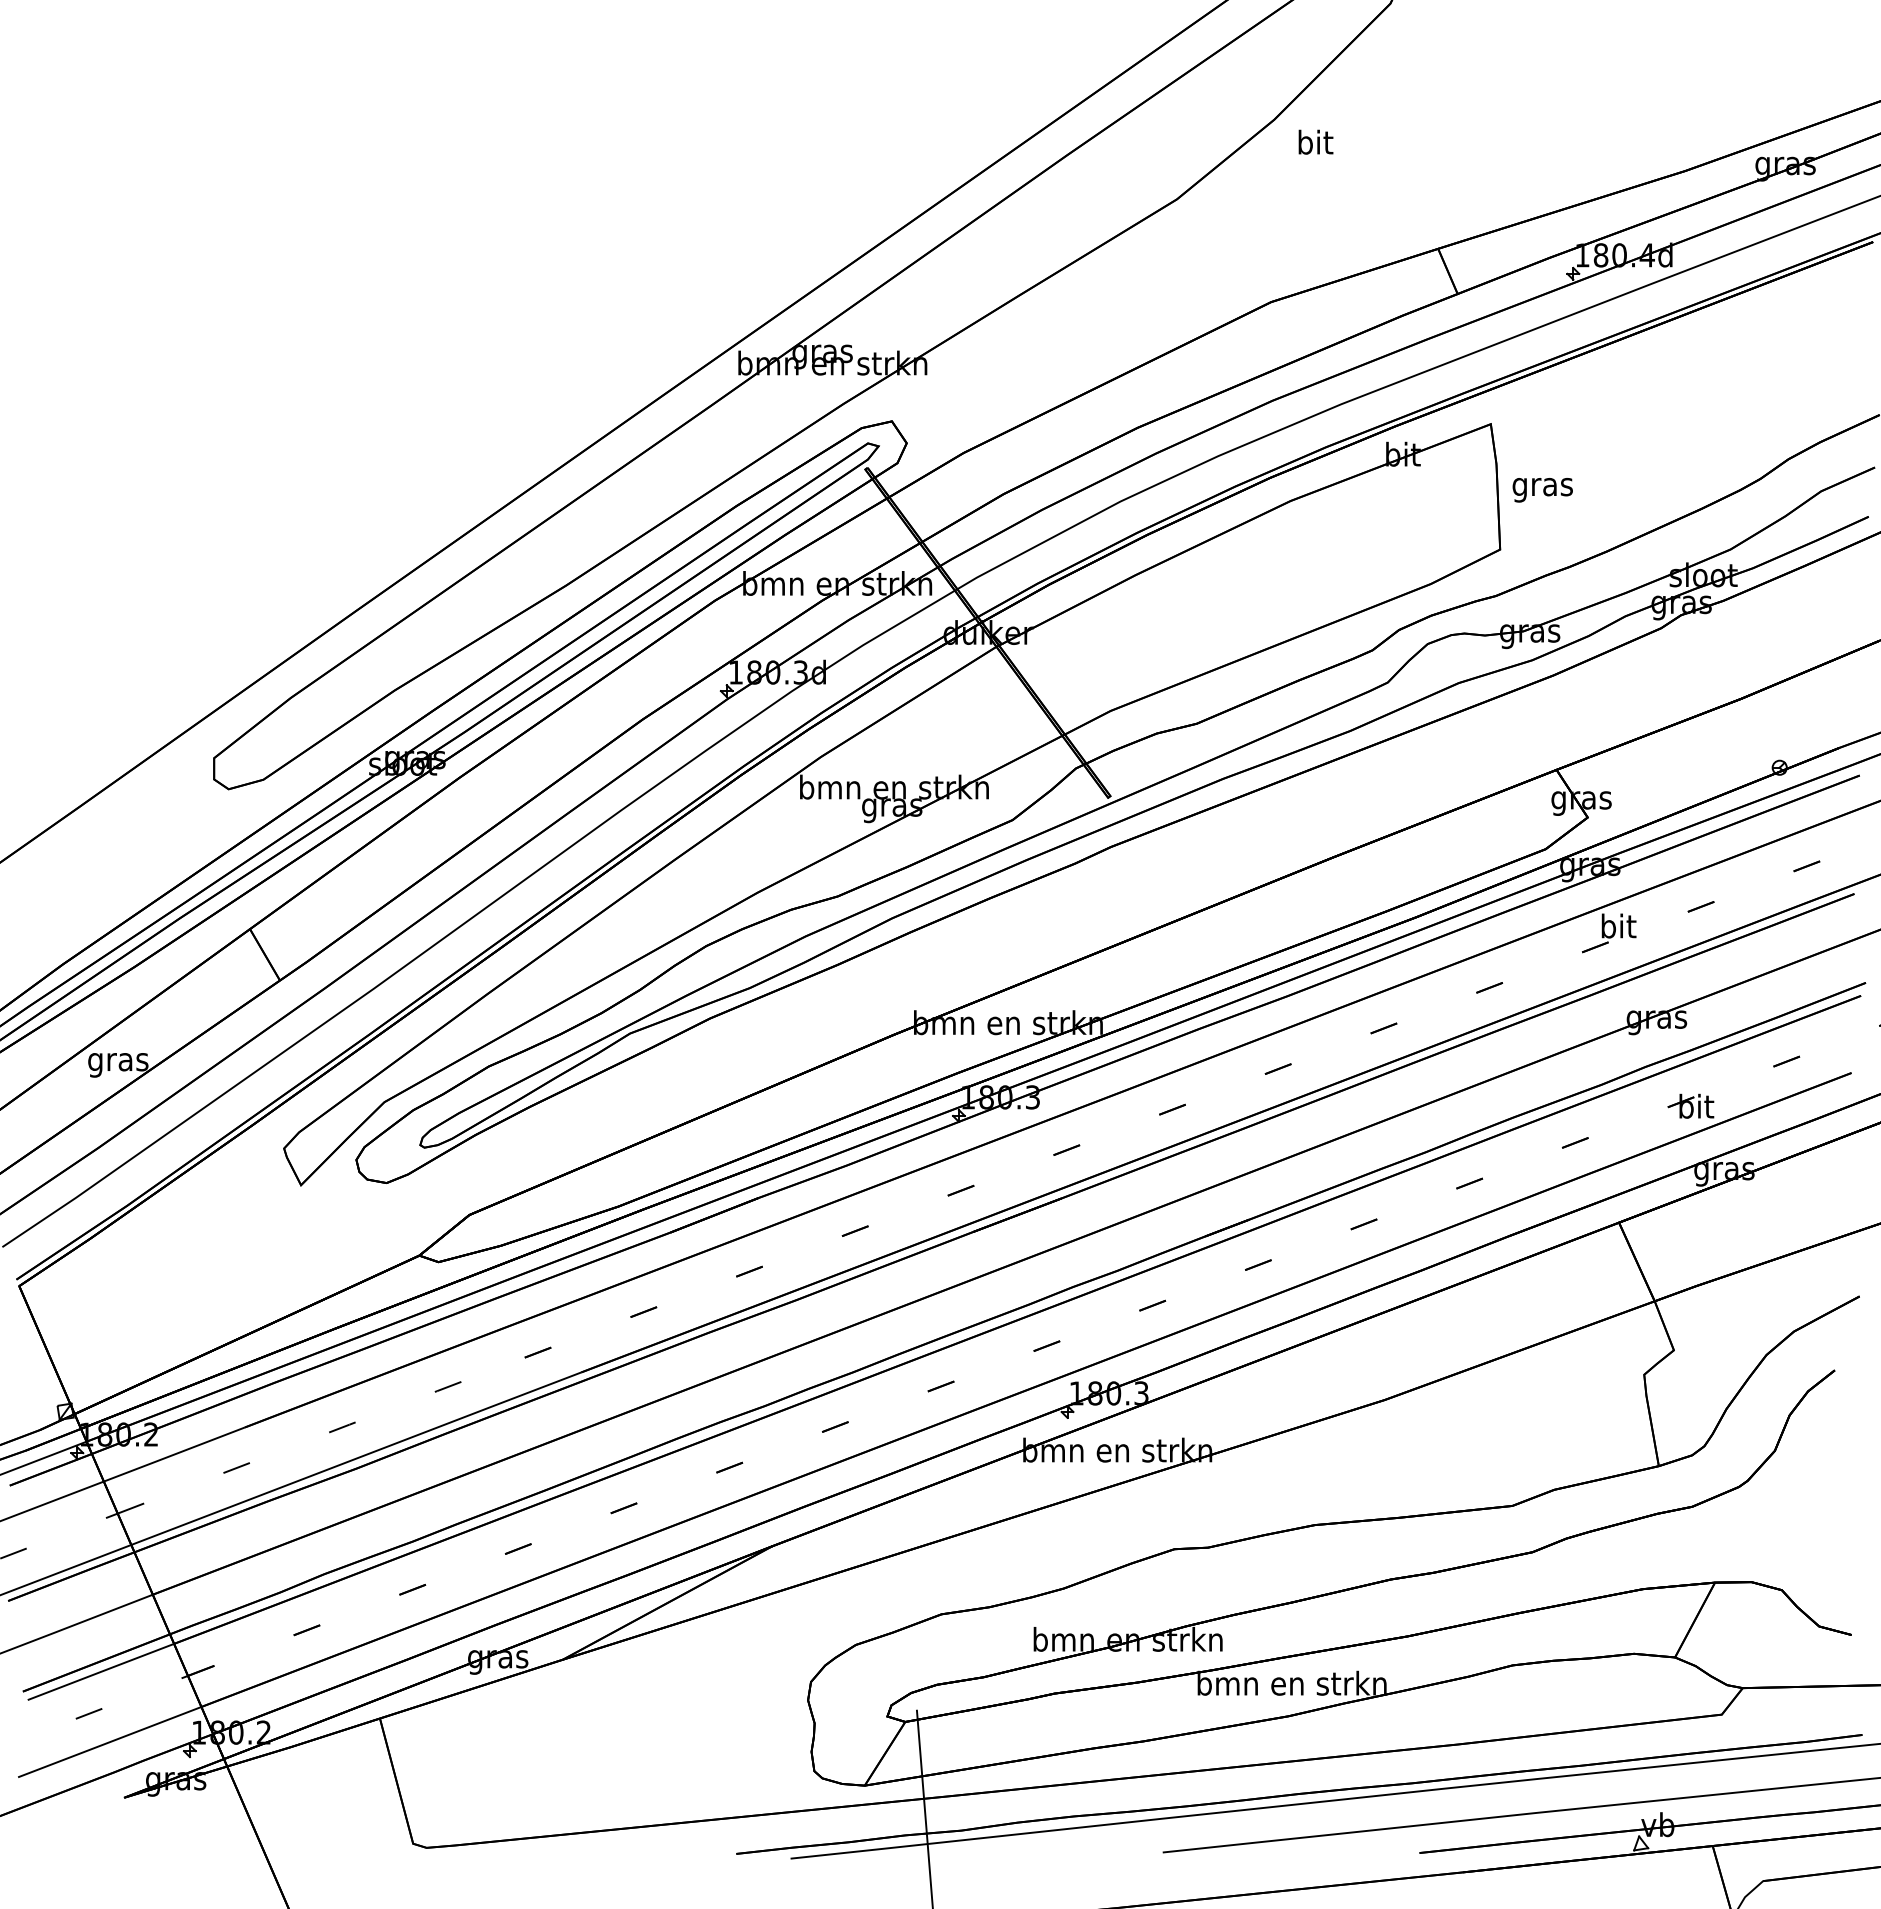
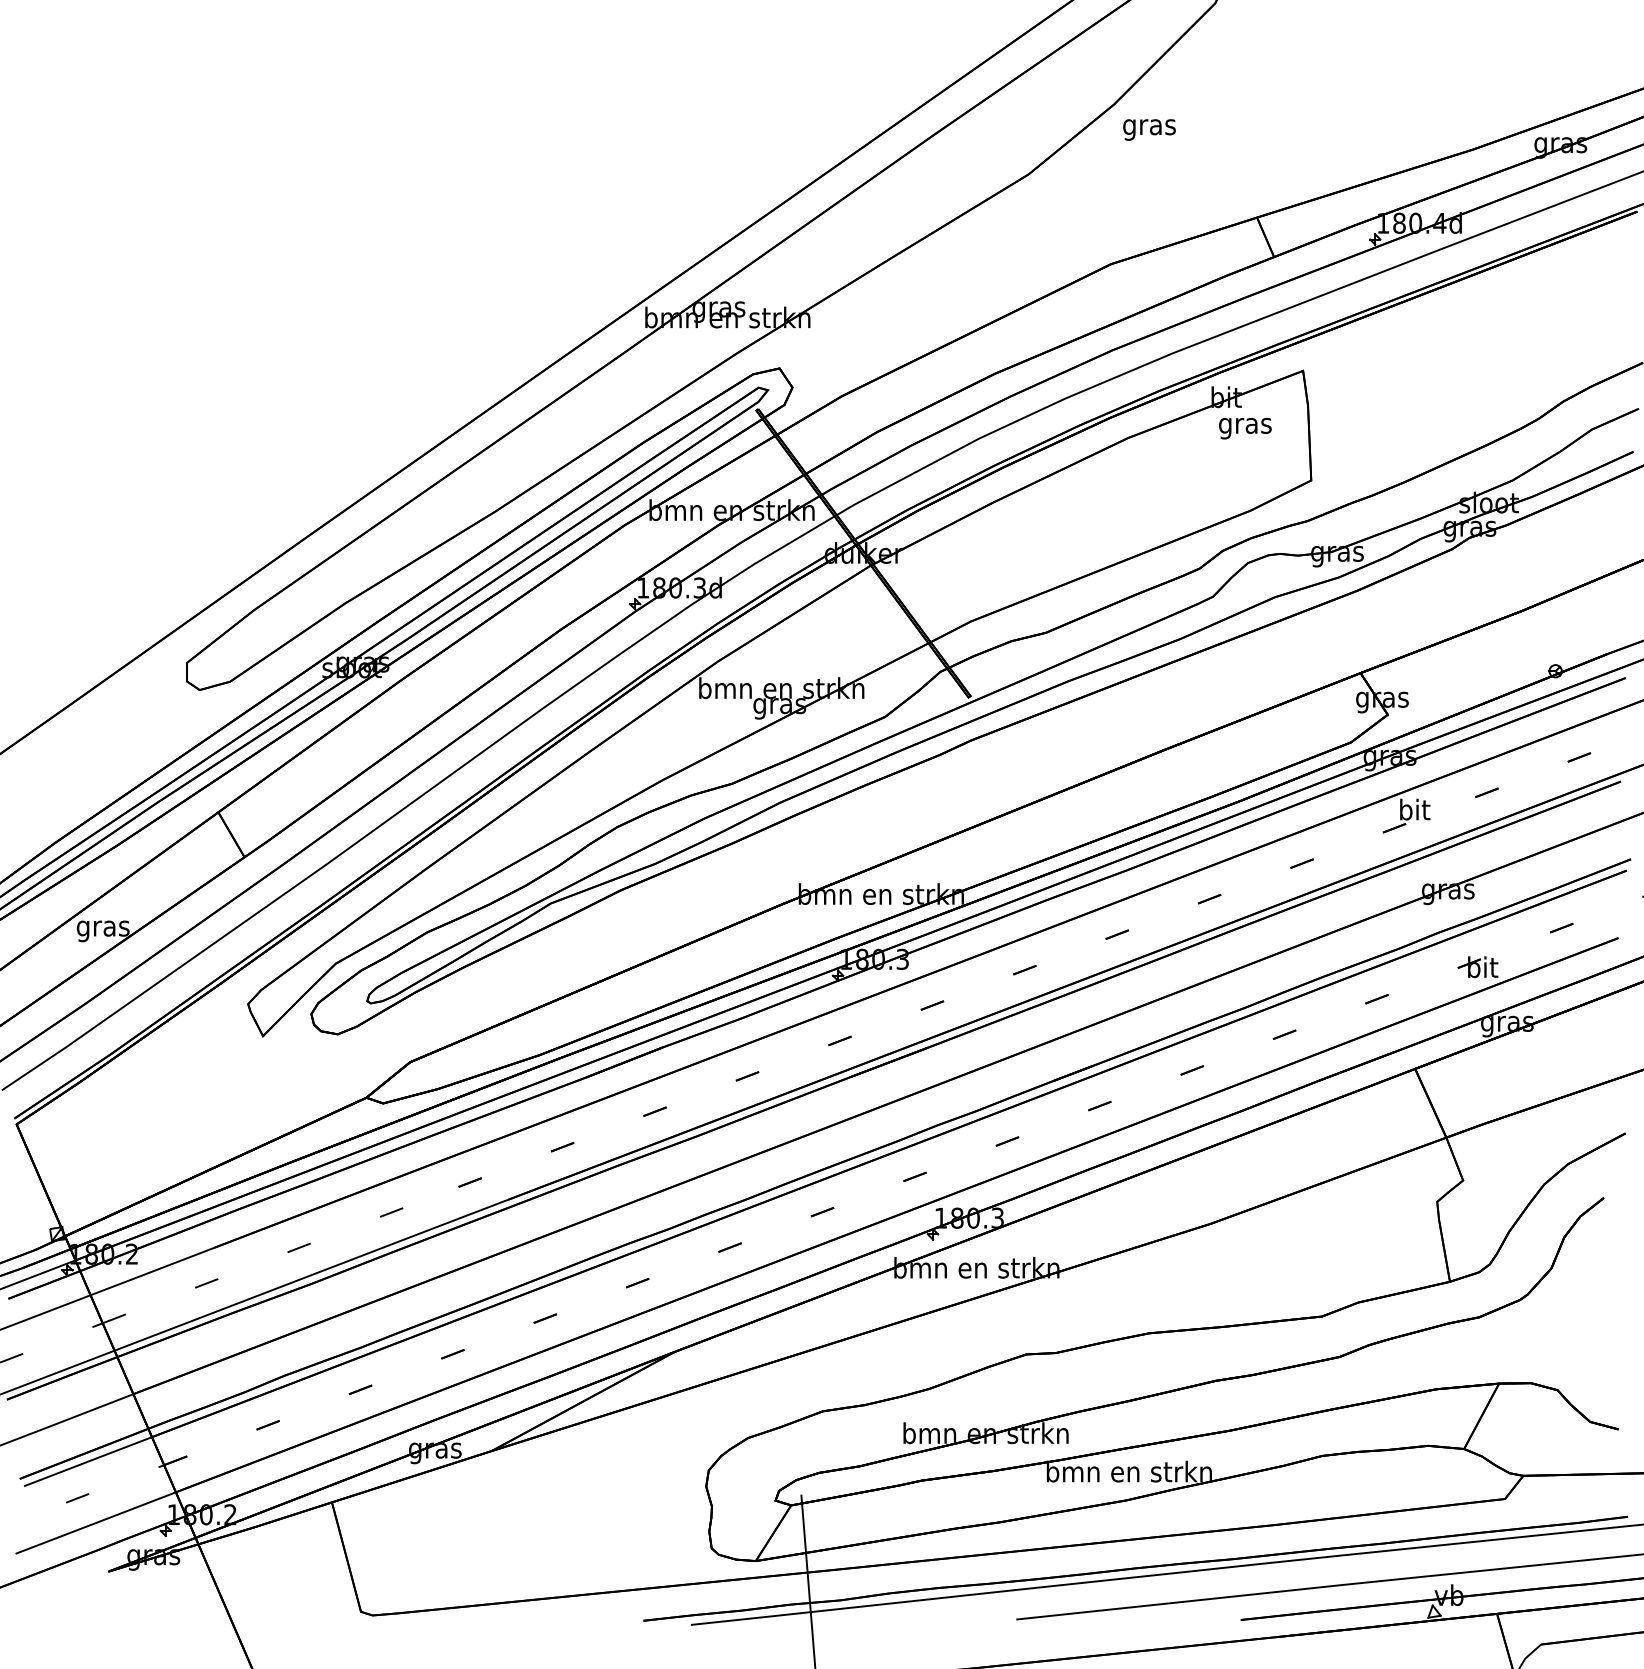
text: (1315, 144) -> (1149, 126), bit -> gras
text: (1542, 490) -> (1245, 428), moved

